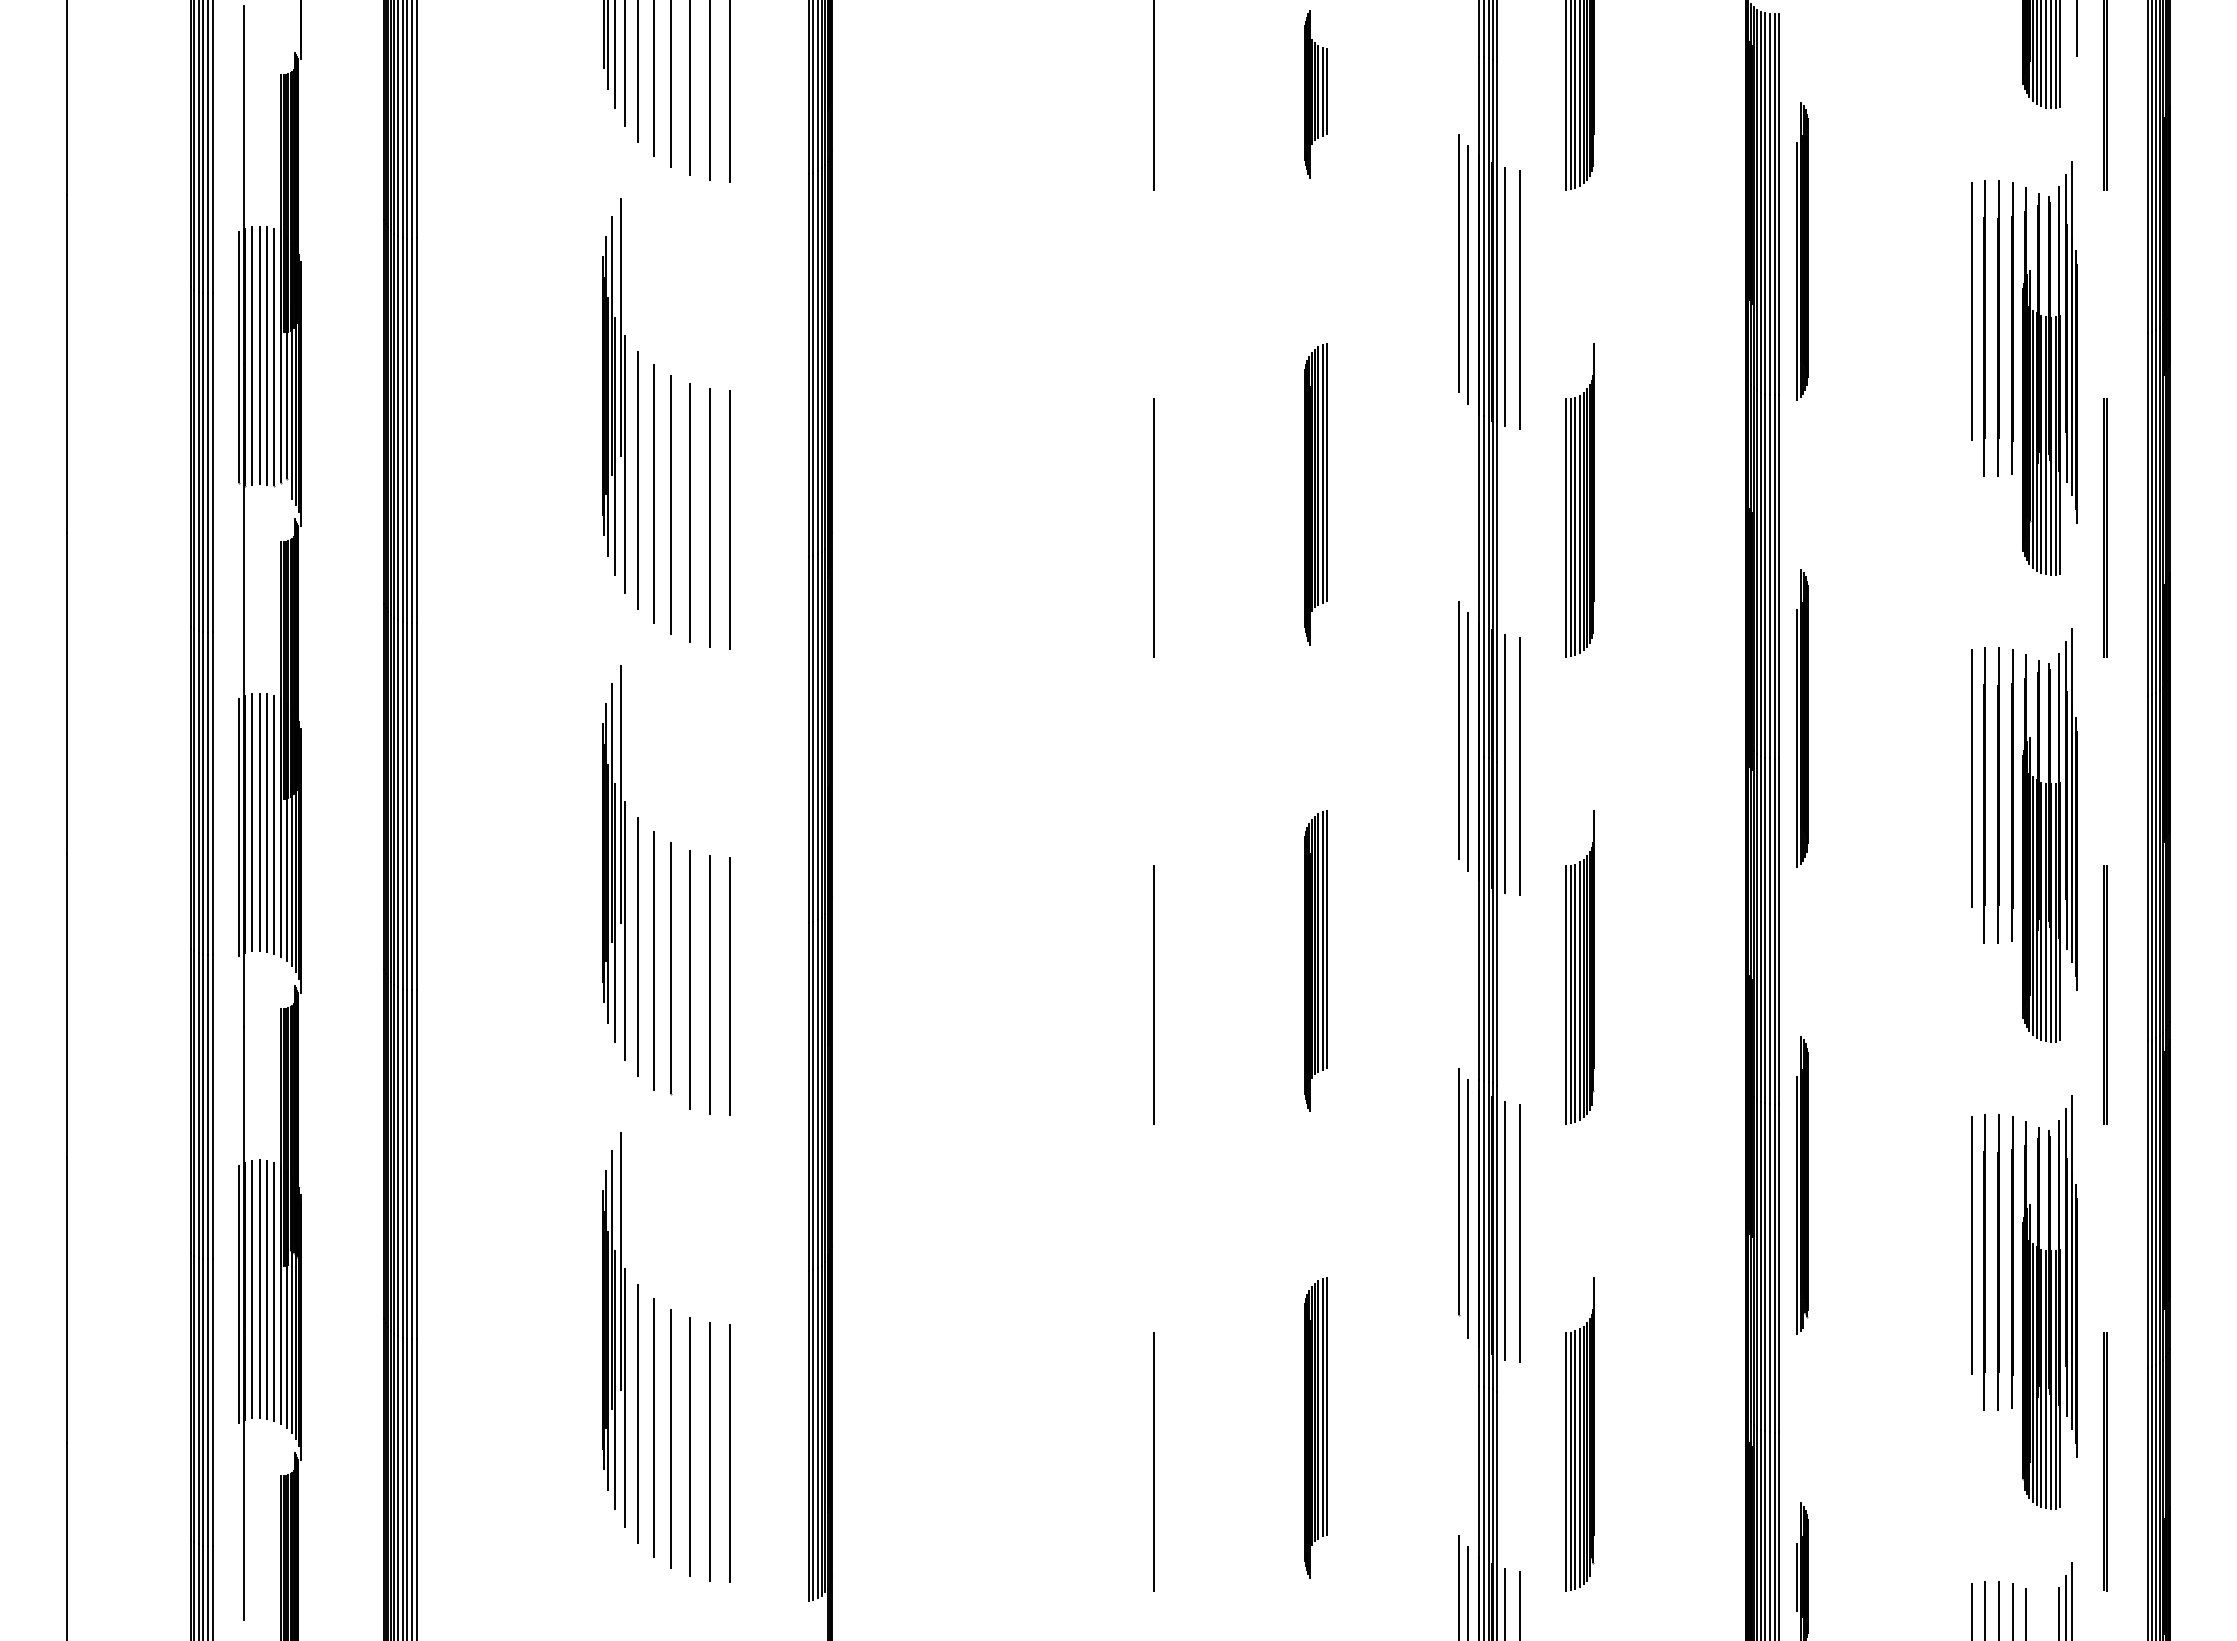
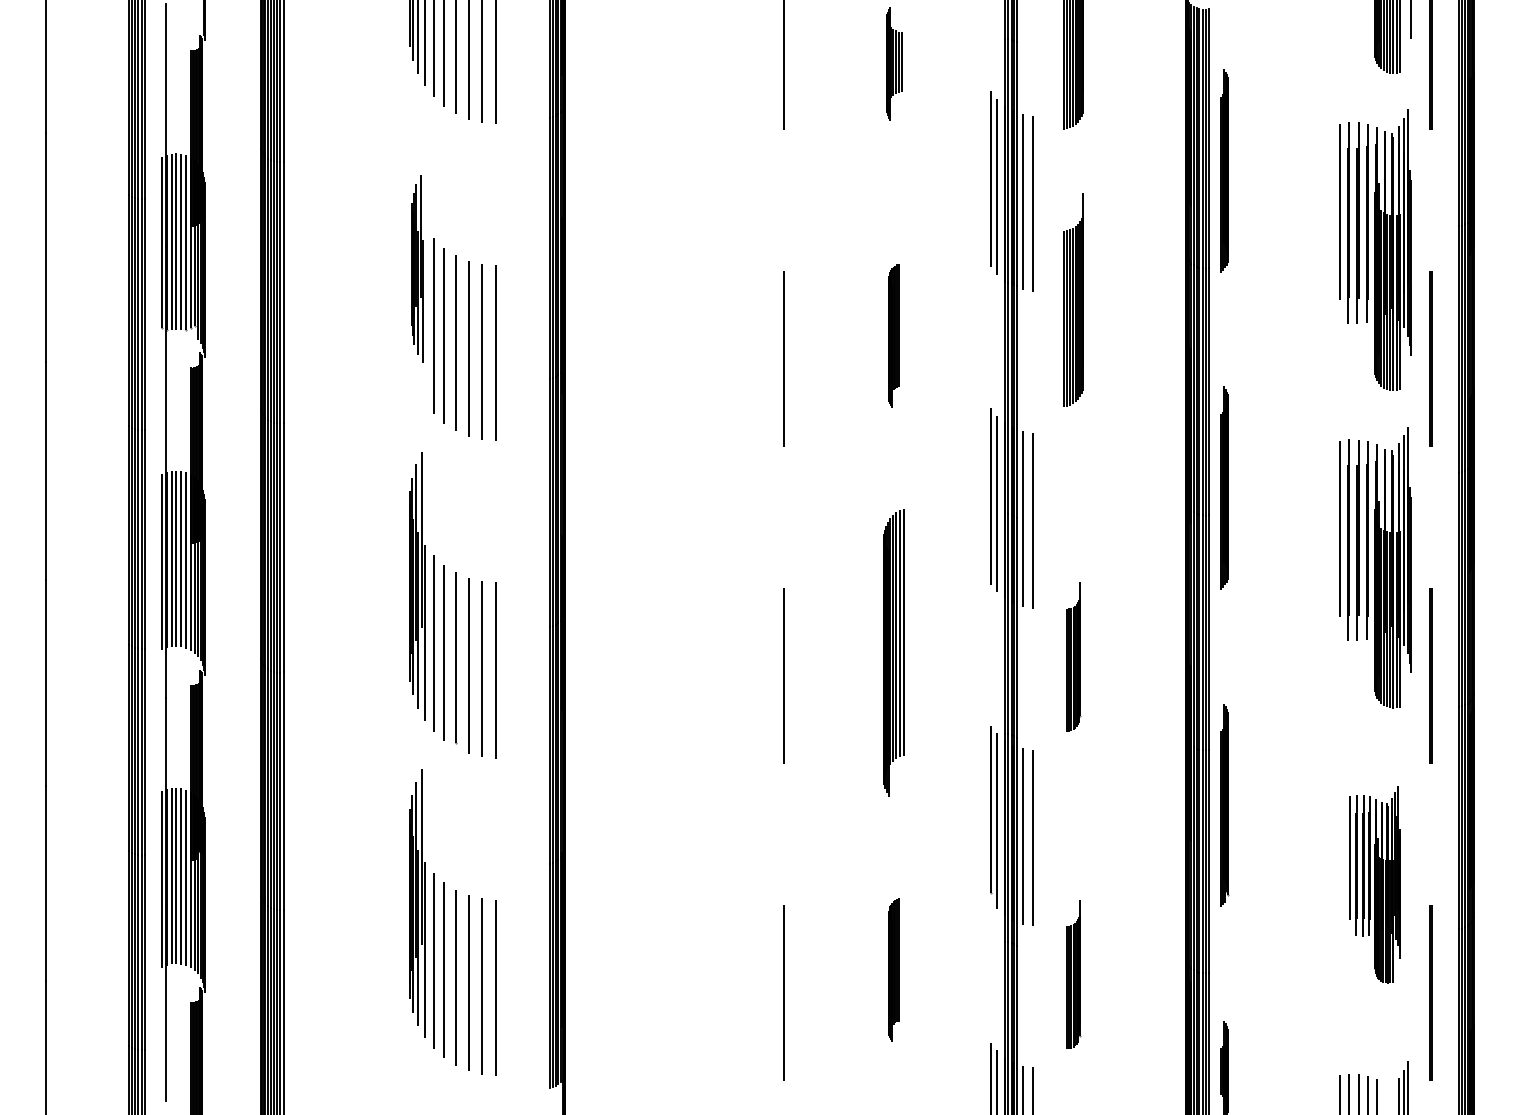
part: (614, 395) -> (417, 268), size x0.7
part: (1316, 493) -> (894, 335), size x0.7
part: (1579, 499) -> (1073, 299), moved
part: (1316, 960) -> (894, 652), size x1.4
part: (1579, 966) -> (1073, 656), size x0.7
part: (2024, 1301) -> (1375, 884), size x0.7
part: (1316, 1426) -> (894, 969), size x0.7
part: (1579, 1434) -> (1073, 974), size x0.7

